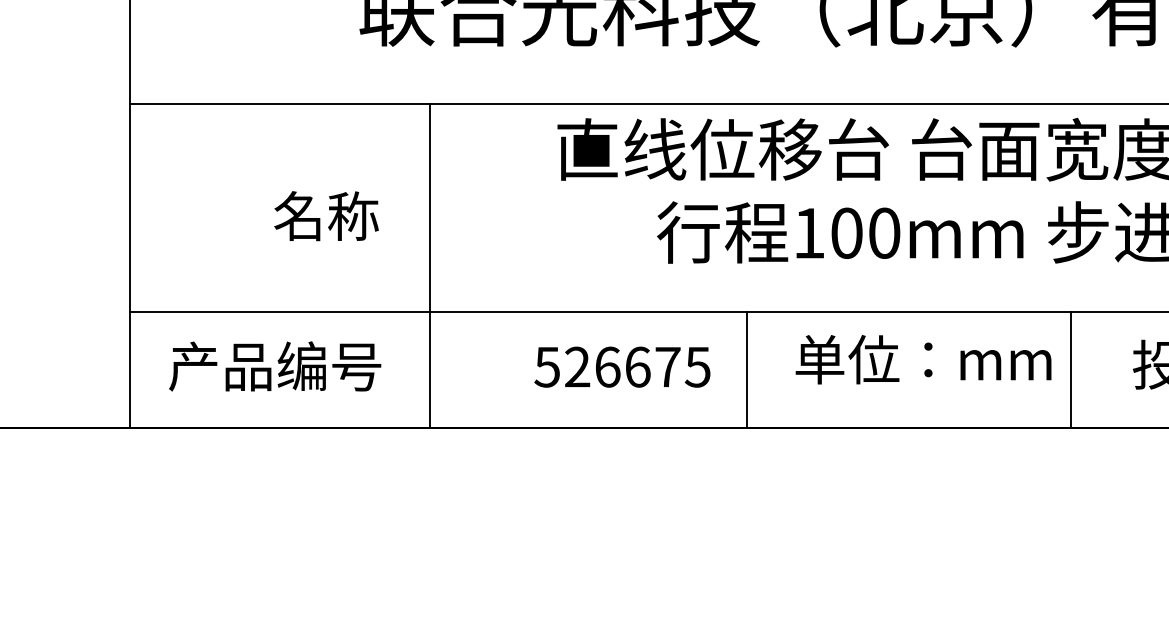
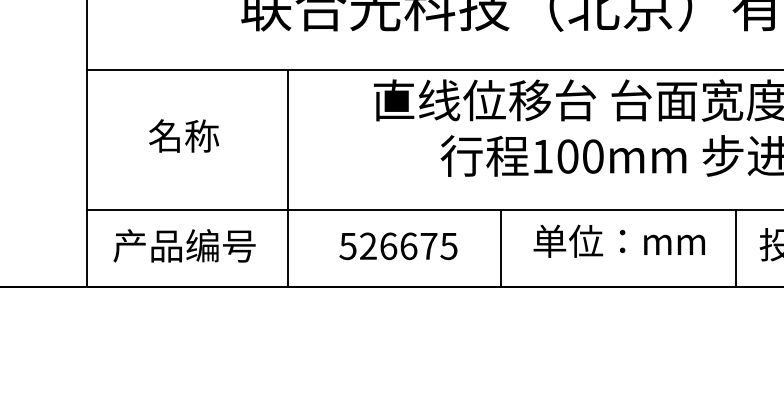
text: (325, 215) -> (183, 135), moved
text: (622, 367) -> (398, 246), moved
line: (1071, 370) -> (736, 248), moved

